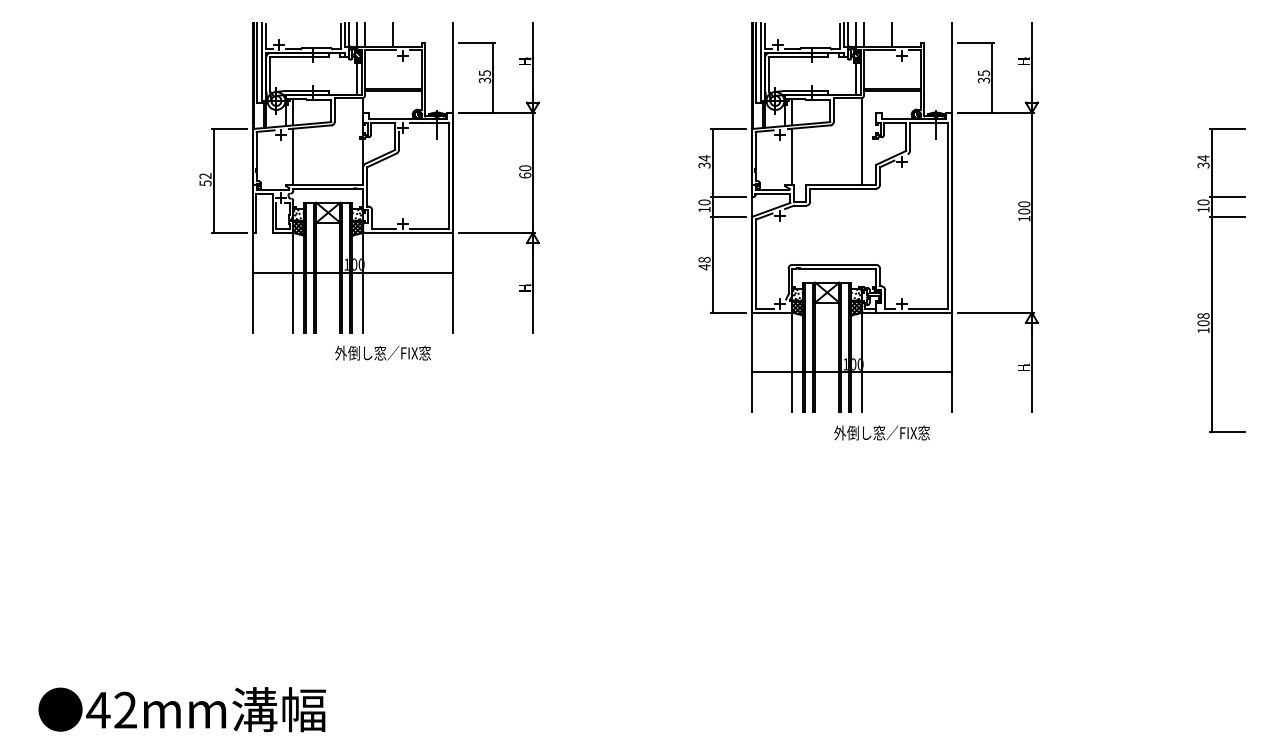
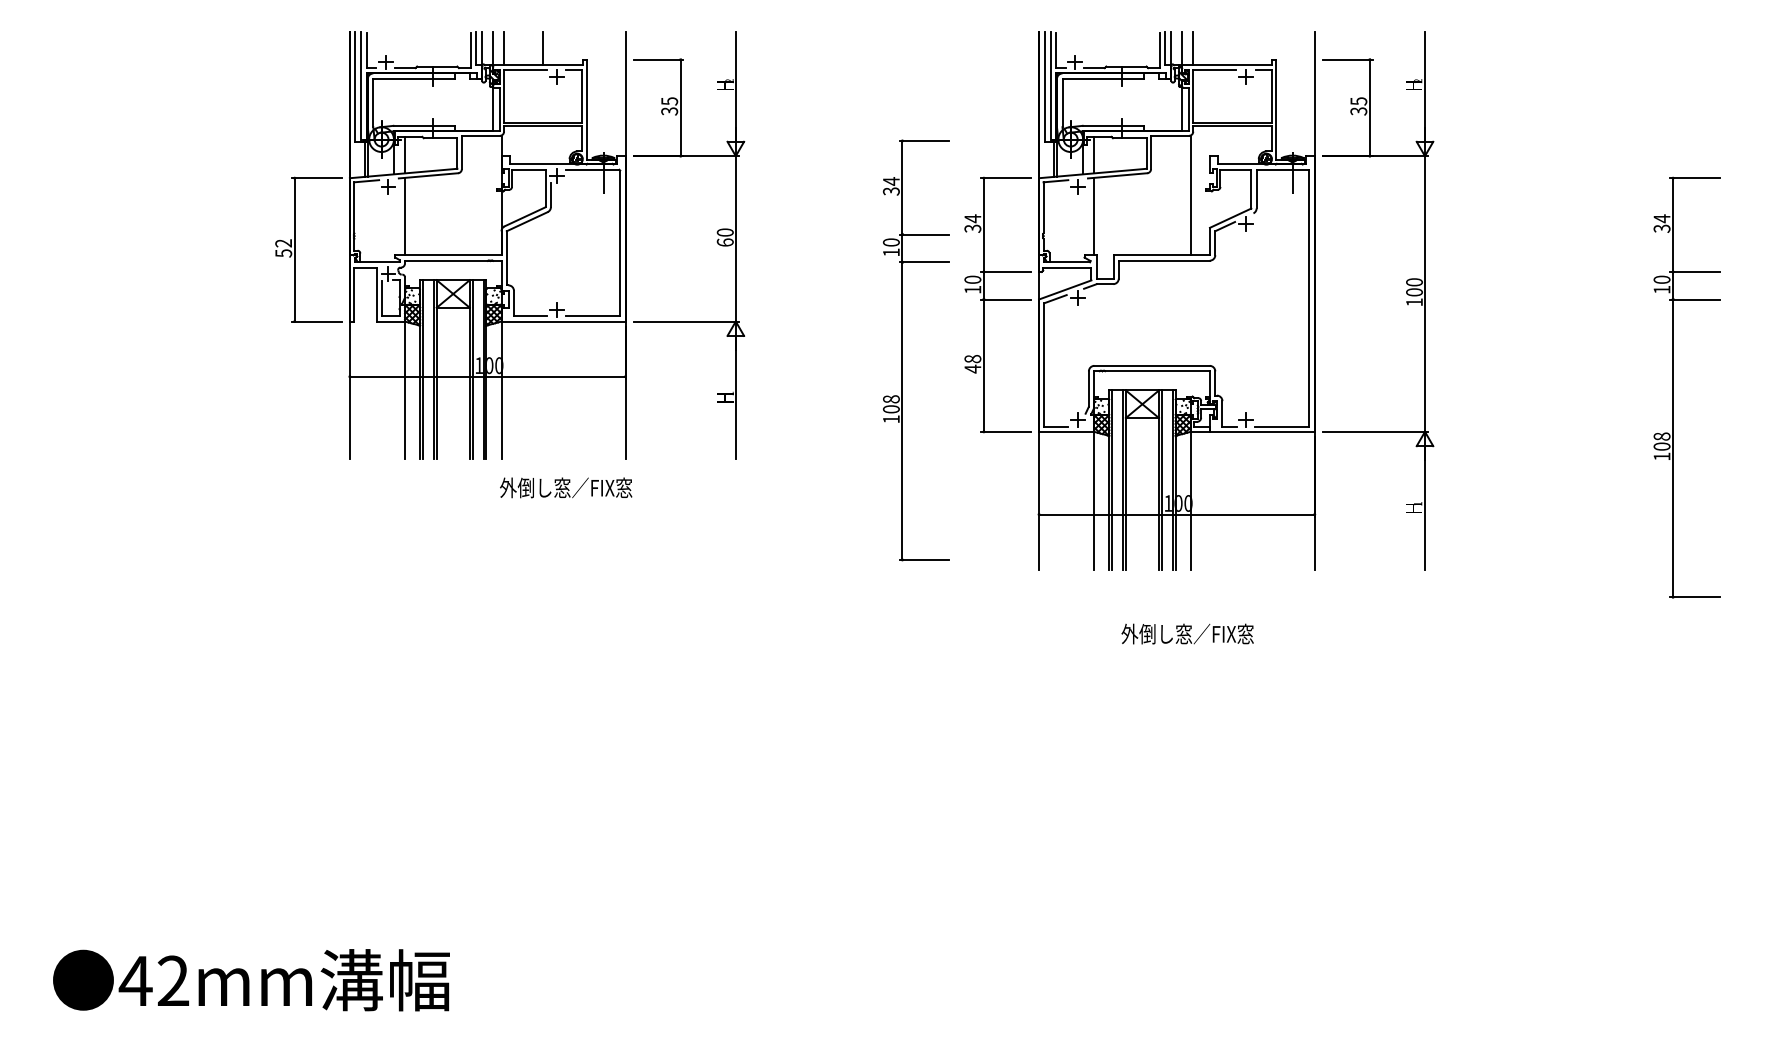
line: (891, 34) -> (1231, 47), removed
part: (654, 253) -> (903, 350), added
text: (382, 352) -> (565, 486), moved
text: (881, 432) -> (1186, 633), moved

